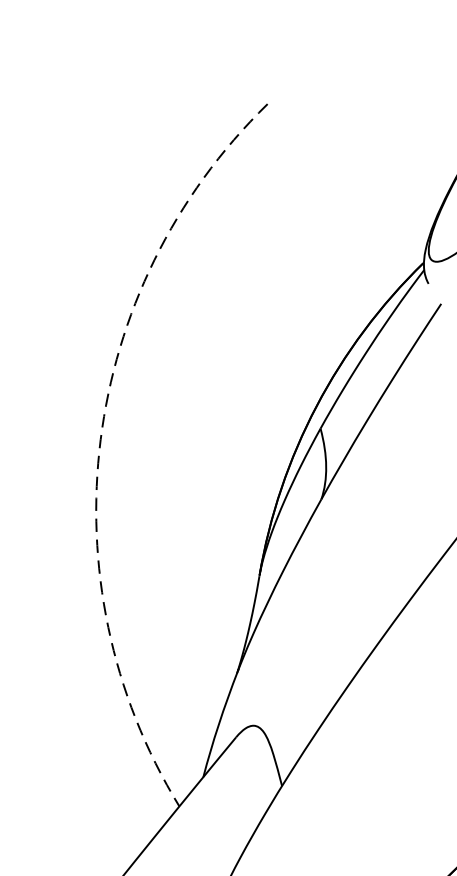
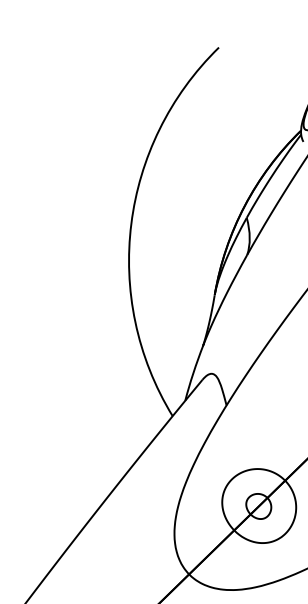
arc: (100, 439) -> (131, 223), dashed -> solid

